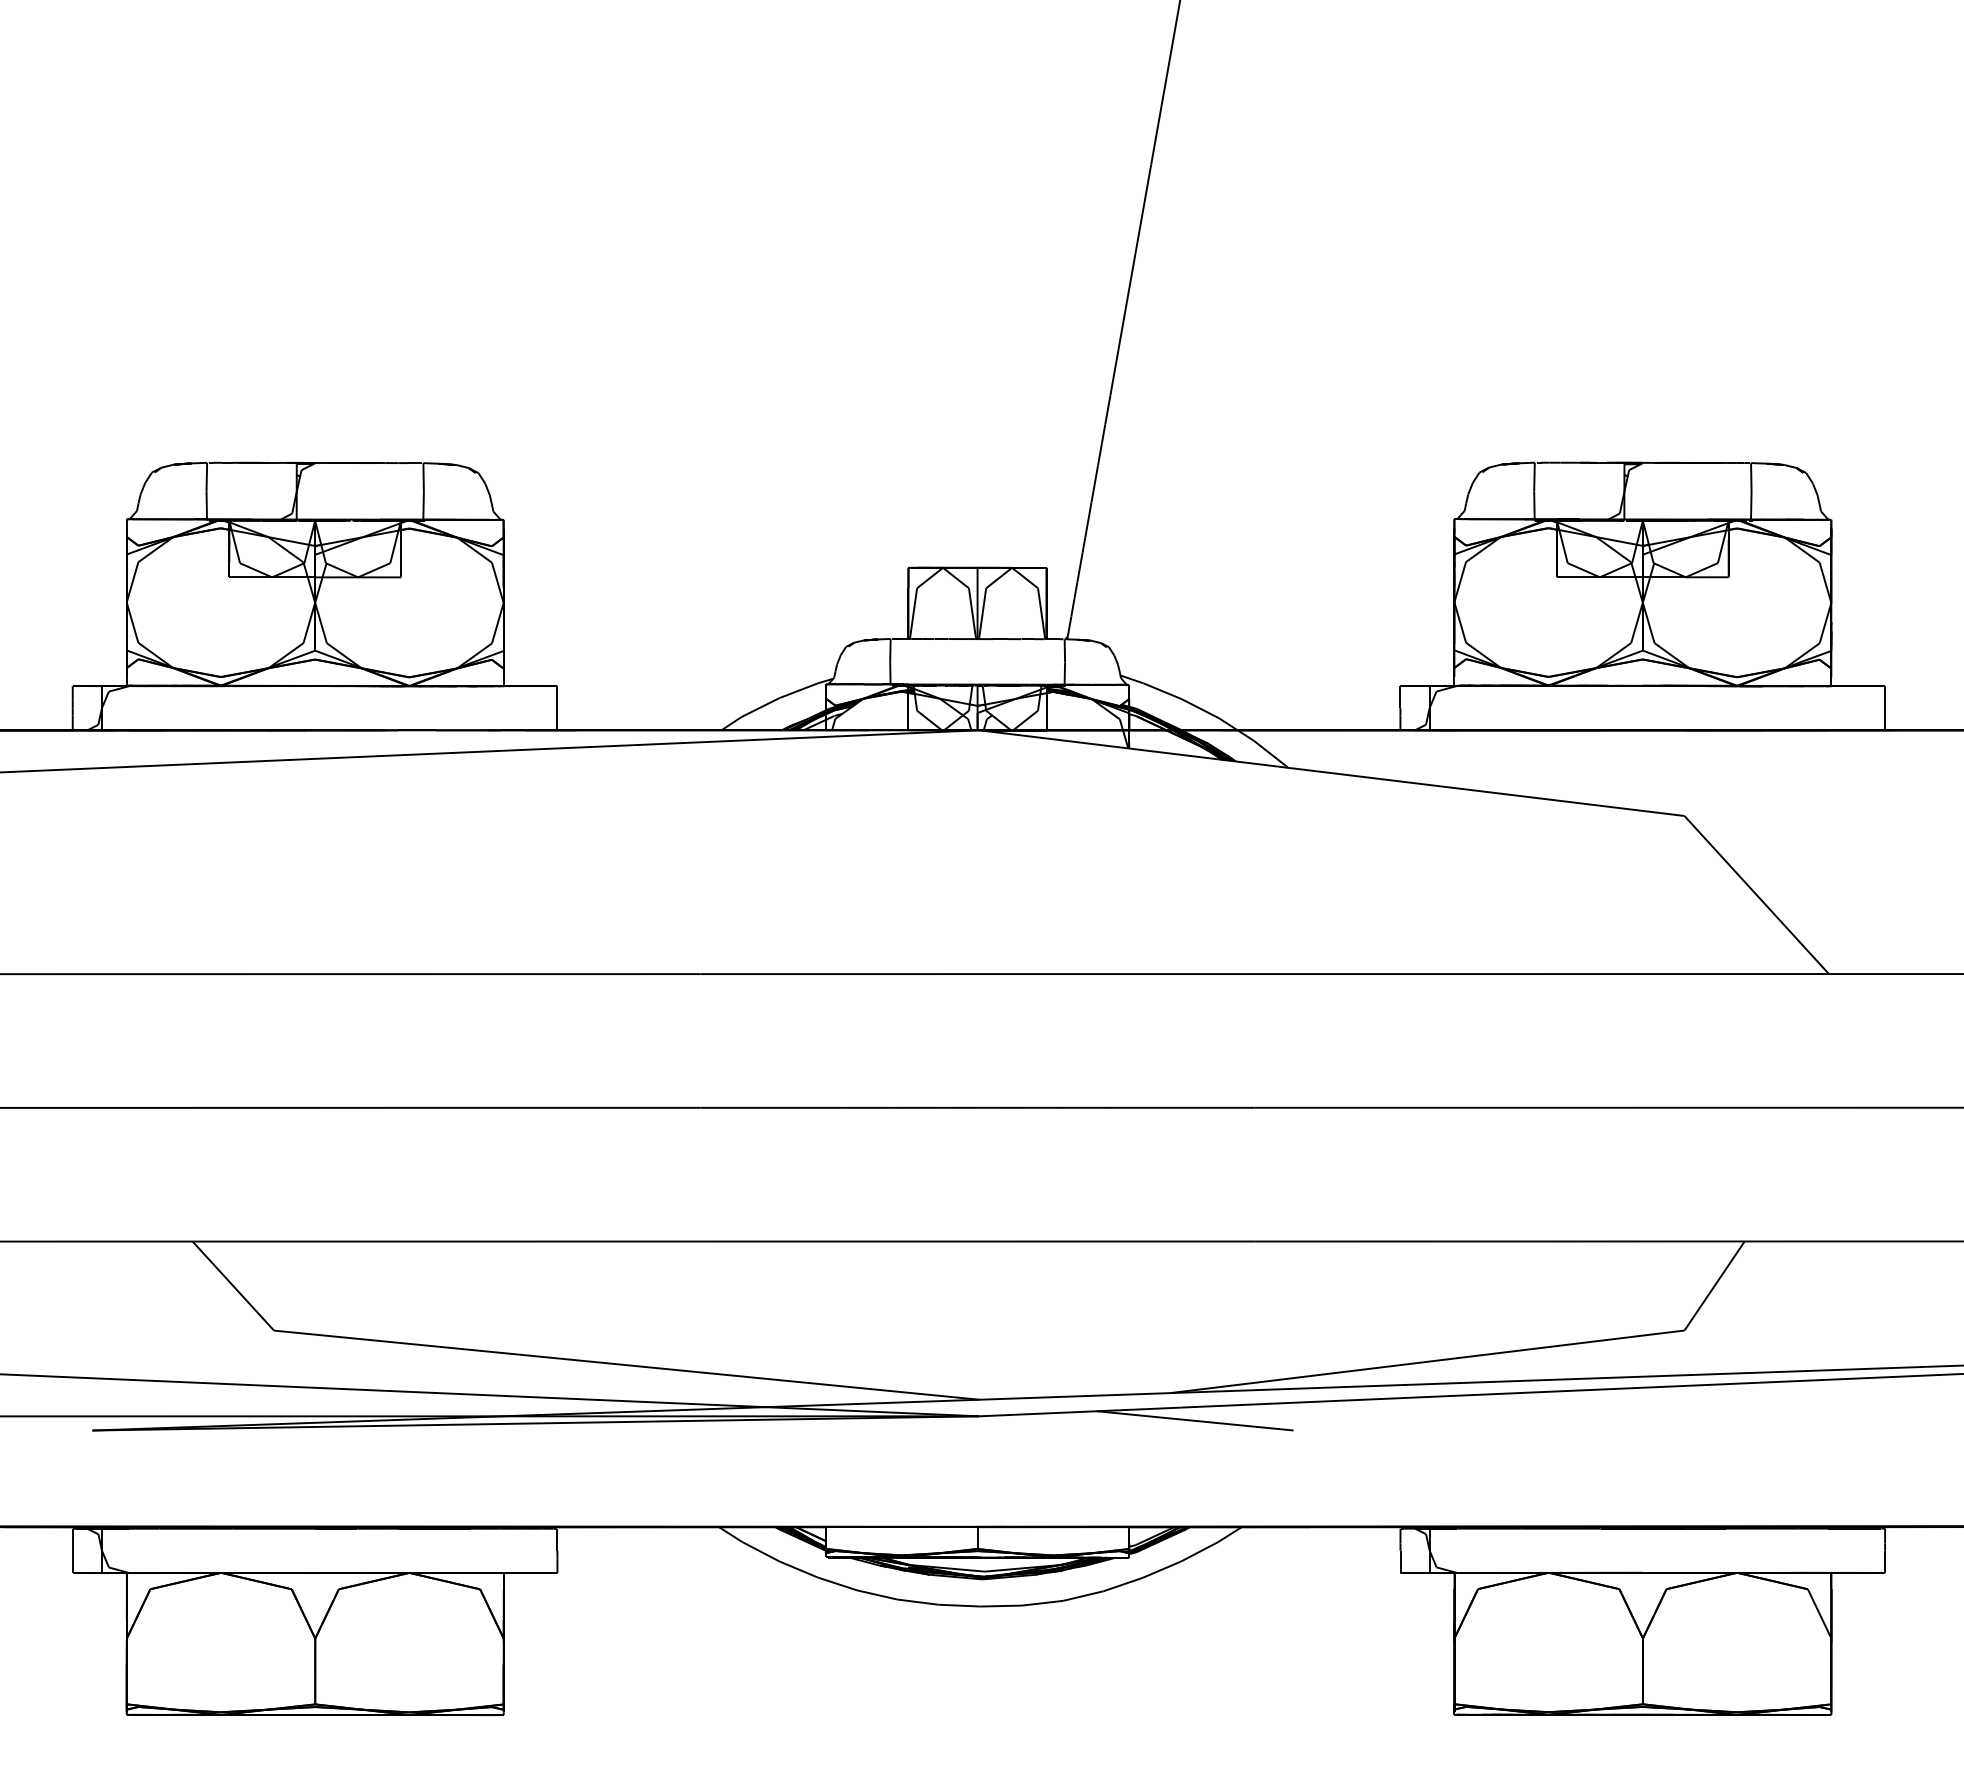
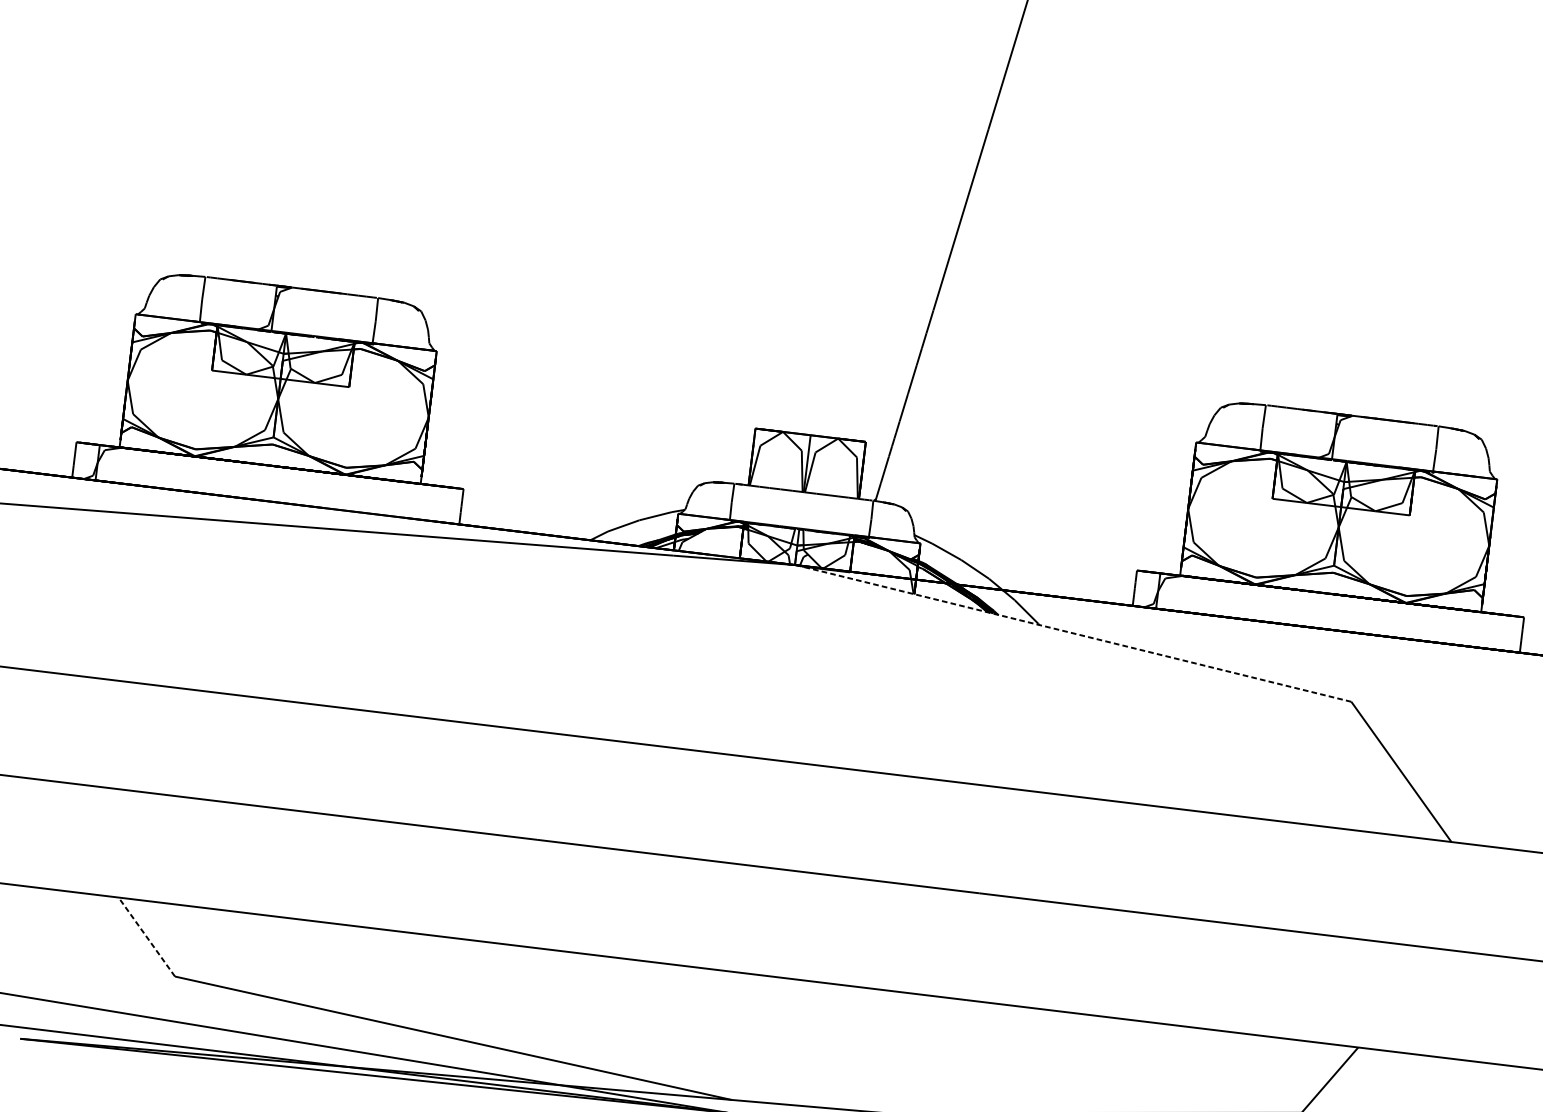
line: (1331, 773) -> (1073, 633), solid -> dashed
line: (233, 1285) -> (146, 936), solid -> dashed

